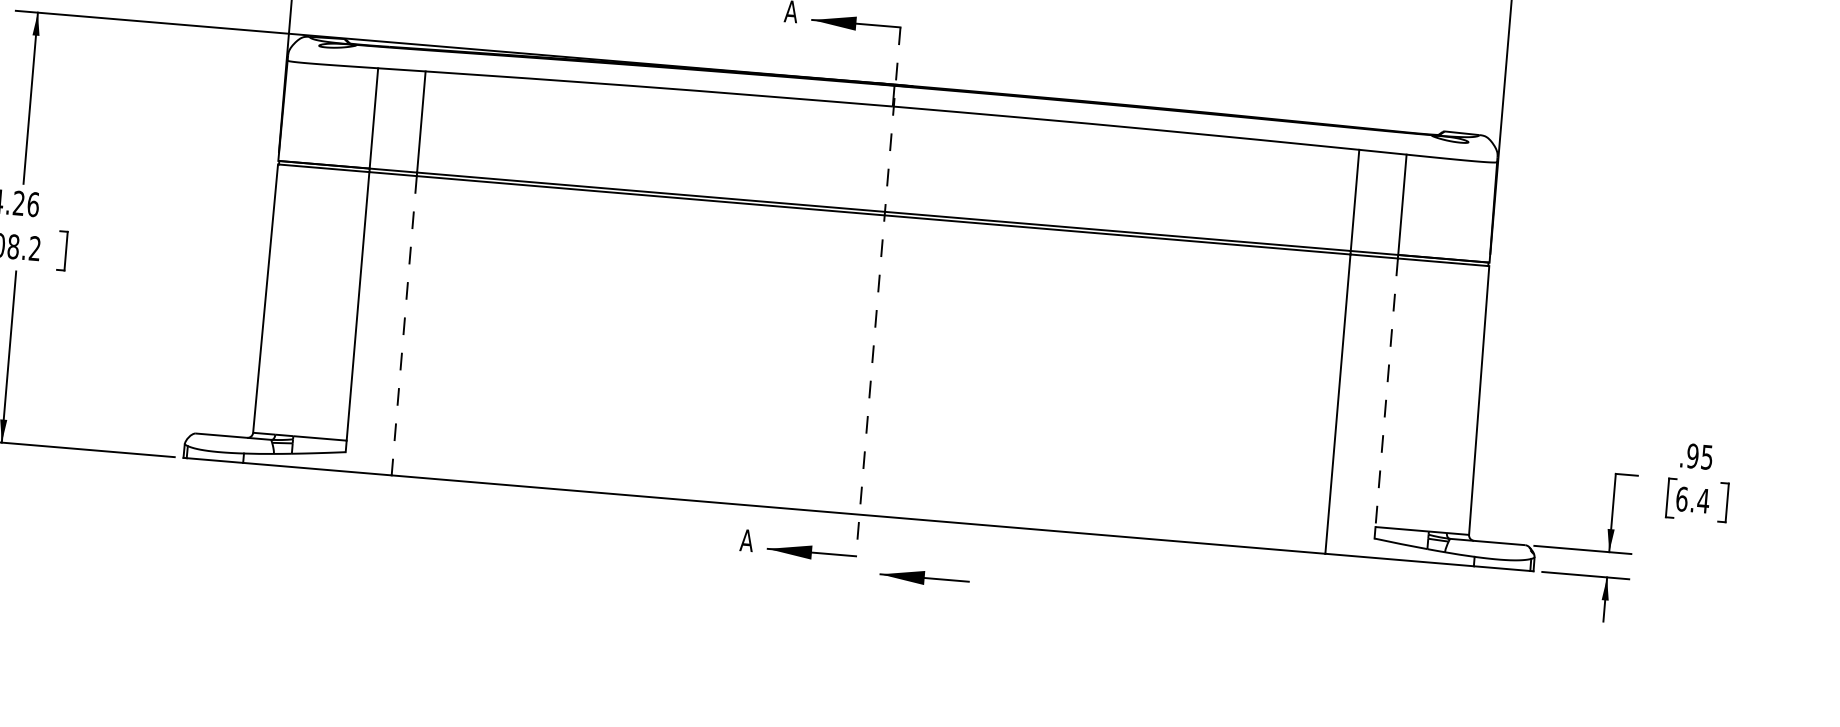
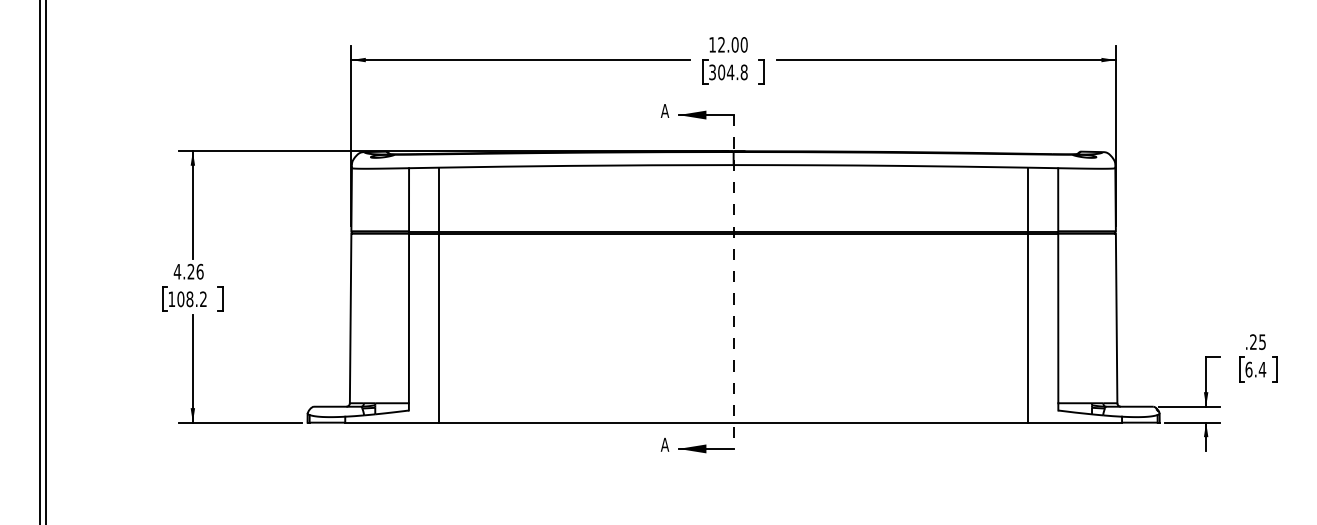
line: (403, 326) -> (438, 328), dashed -> solid
line: (1387, 392) -> (1058, 318), dashed -> solid
text: (1692, 455) -> (1253, 341), .95 -> .25
part: (924, 577) -> (778, 458), removed

